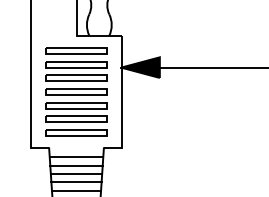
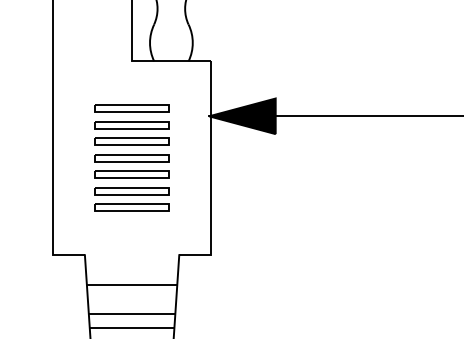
part: (76, 91) -> (132, 157), size x0.7
line: (76, 157) -> (132, 271), removed
line: (76, 173) -> (132, 298), removed

